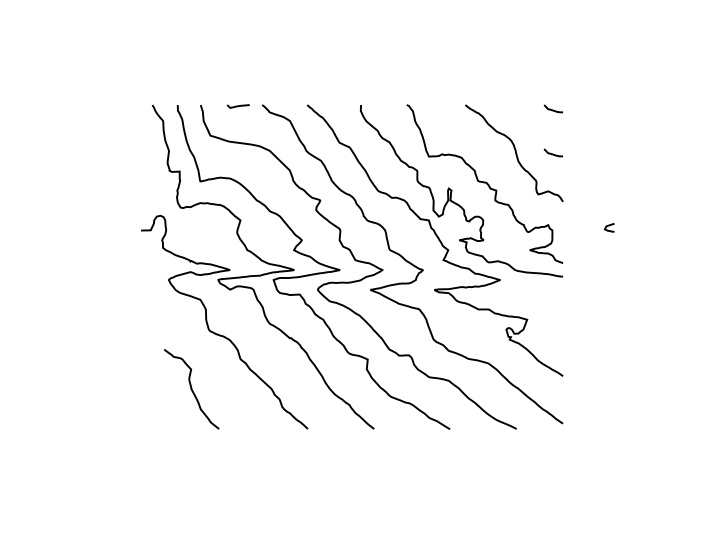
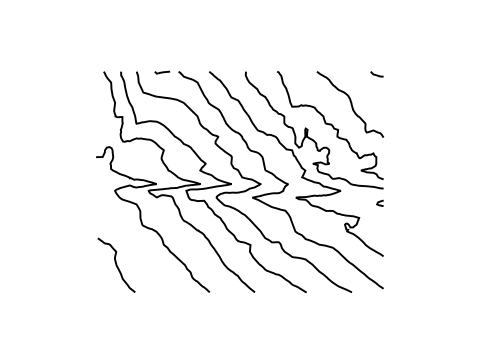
curve: (552, 153) -> (376, 104), removed
curve: (608, 226) -> (379, 202), moved
curve: (191, 388) -> (116, 264), moved

